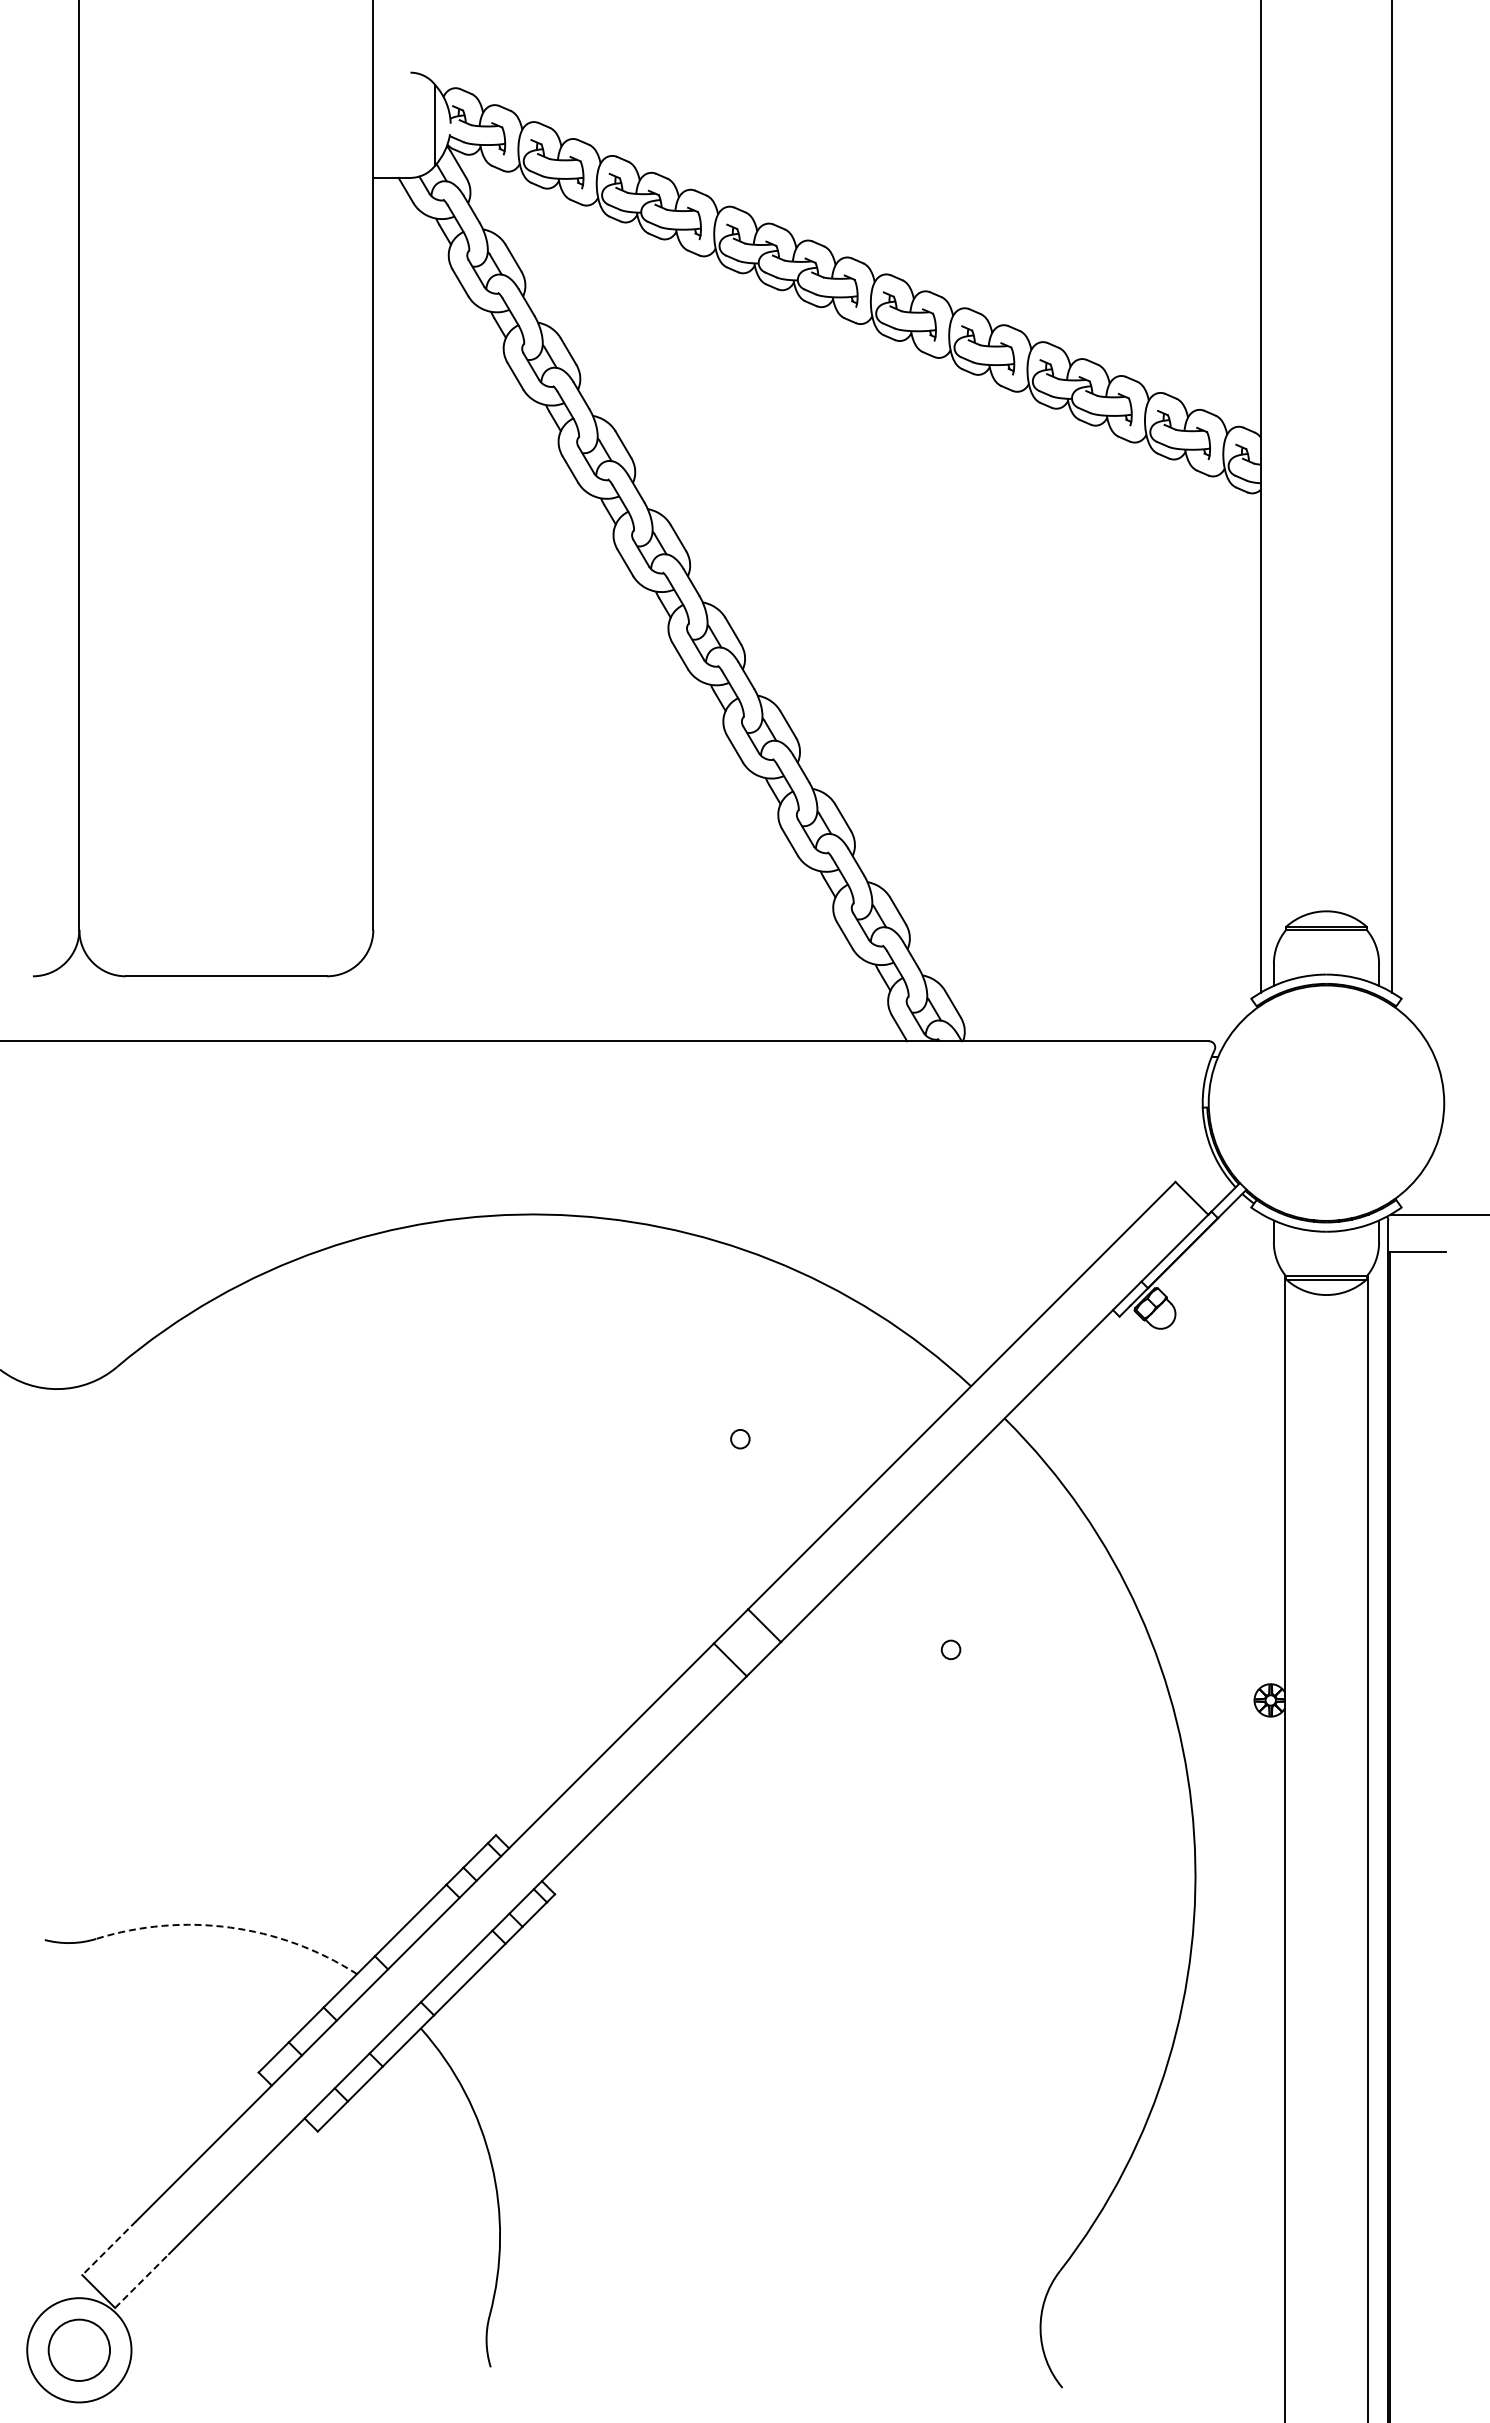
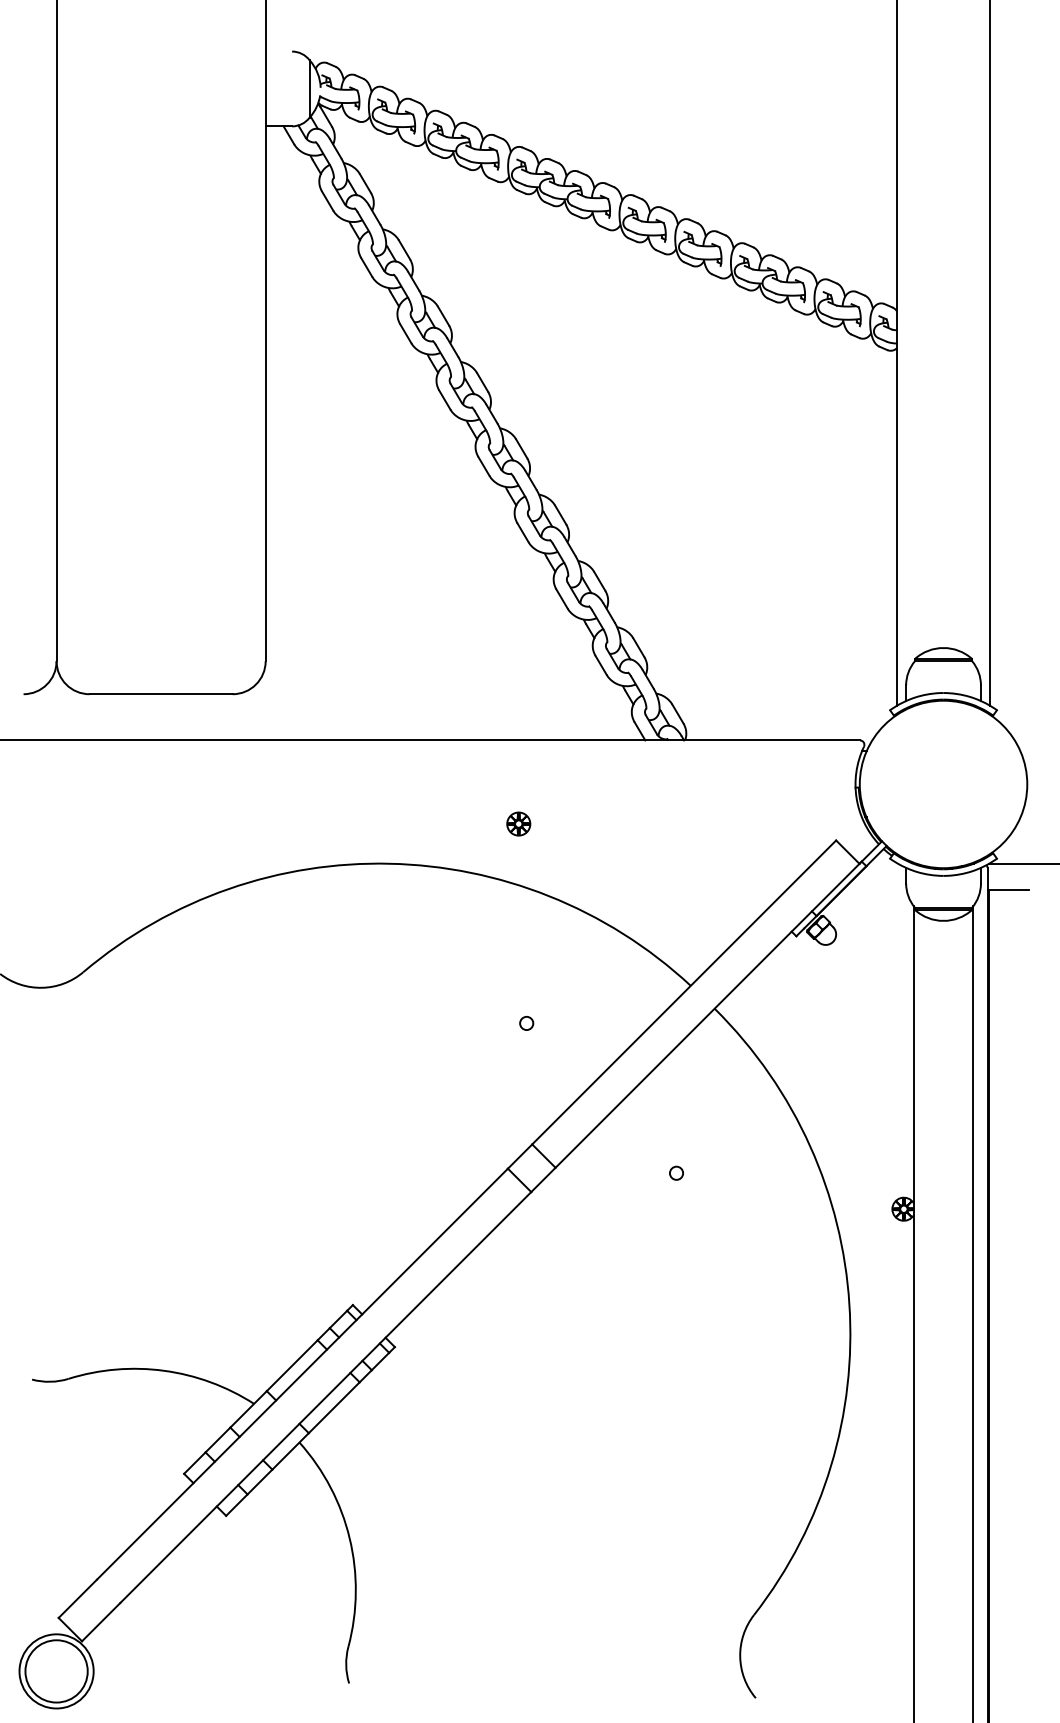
part: (729, 1158) -> (518, 823), added
arc: (230, 1927) -> (164, 1370), dashed -> solid
line: (108, 2248) -> (77, 1599), dashed -> solid
line: (142, 2280) -> (101, 1621), dashed -> solid
circle: (79, 2350) -> (56, 1671), size x1.43

